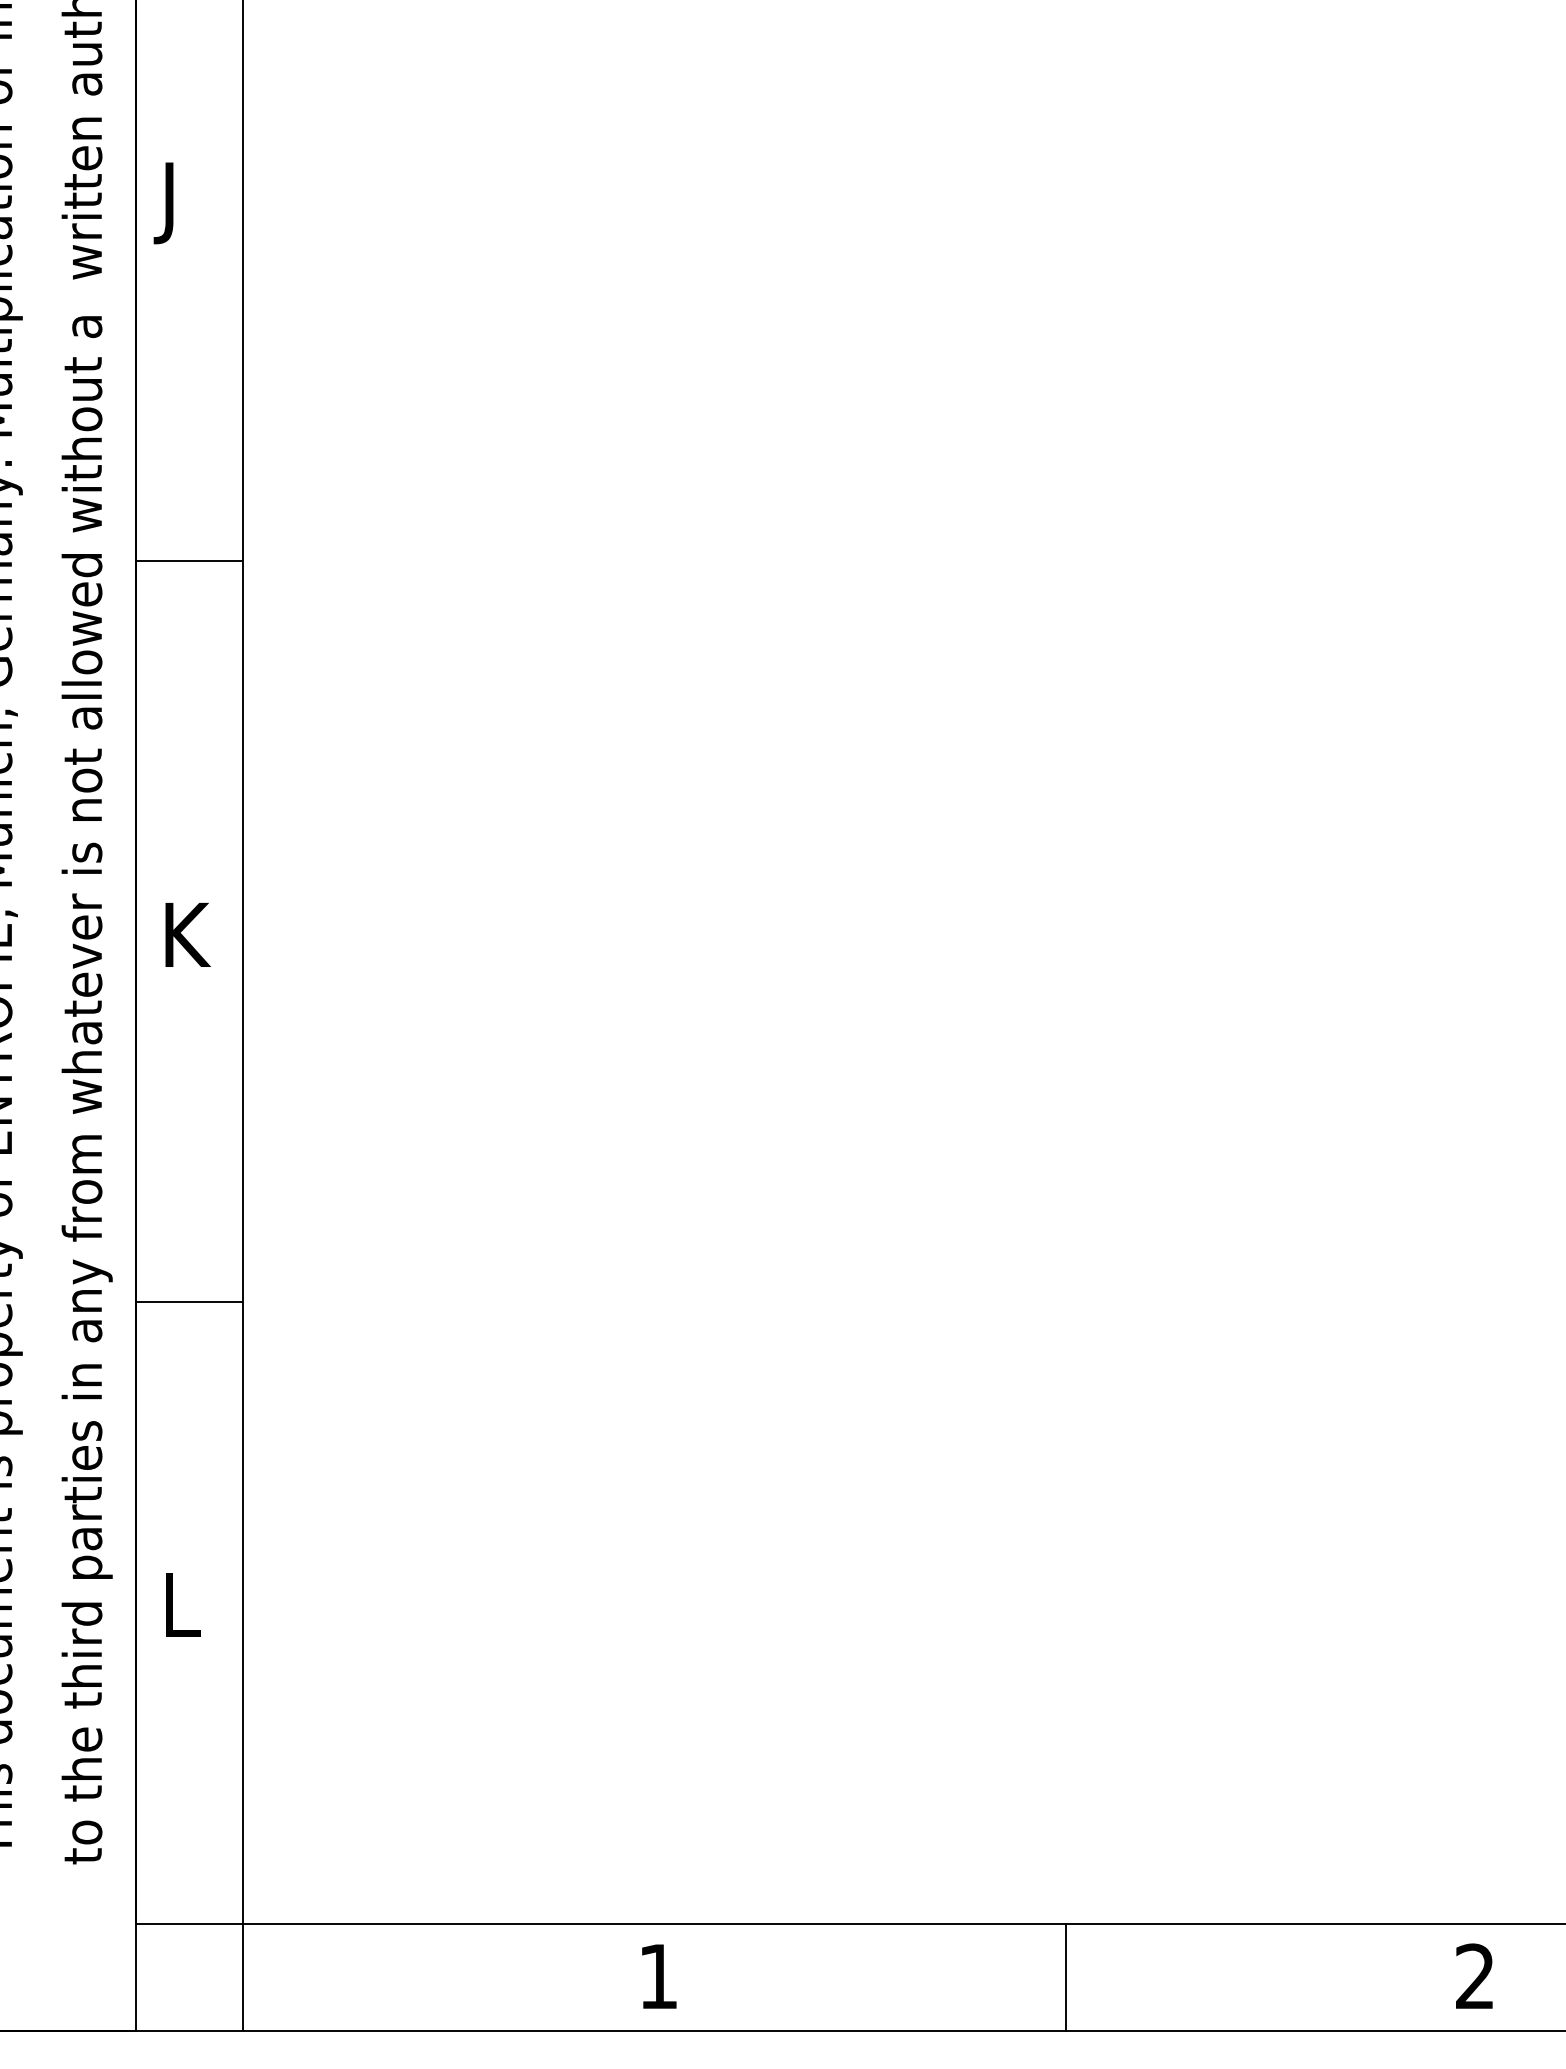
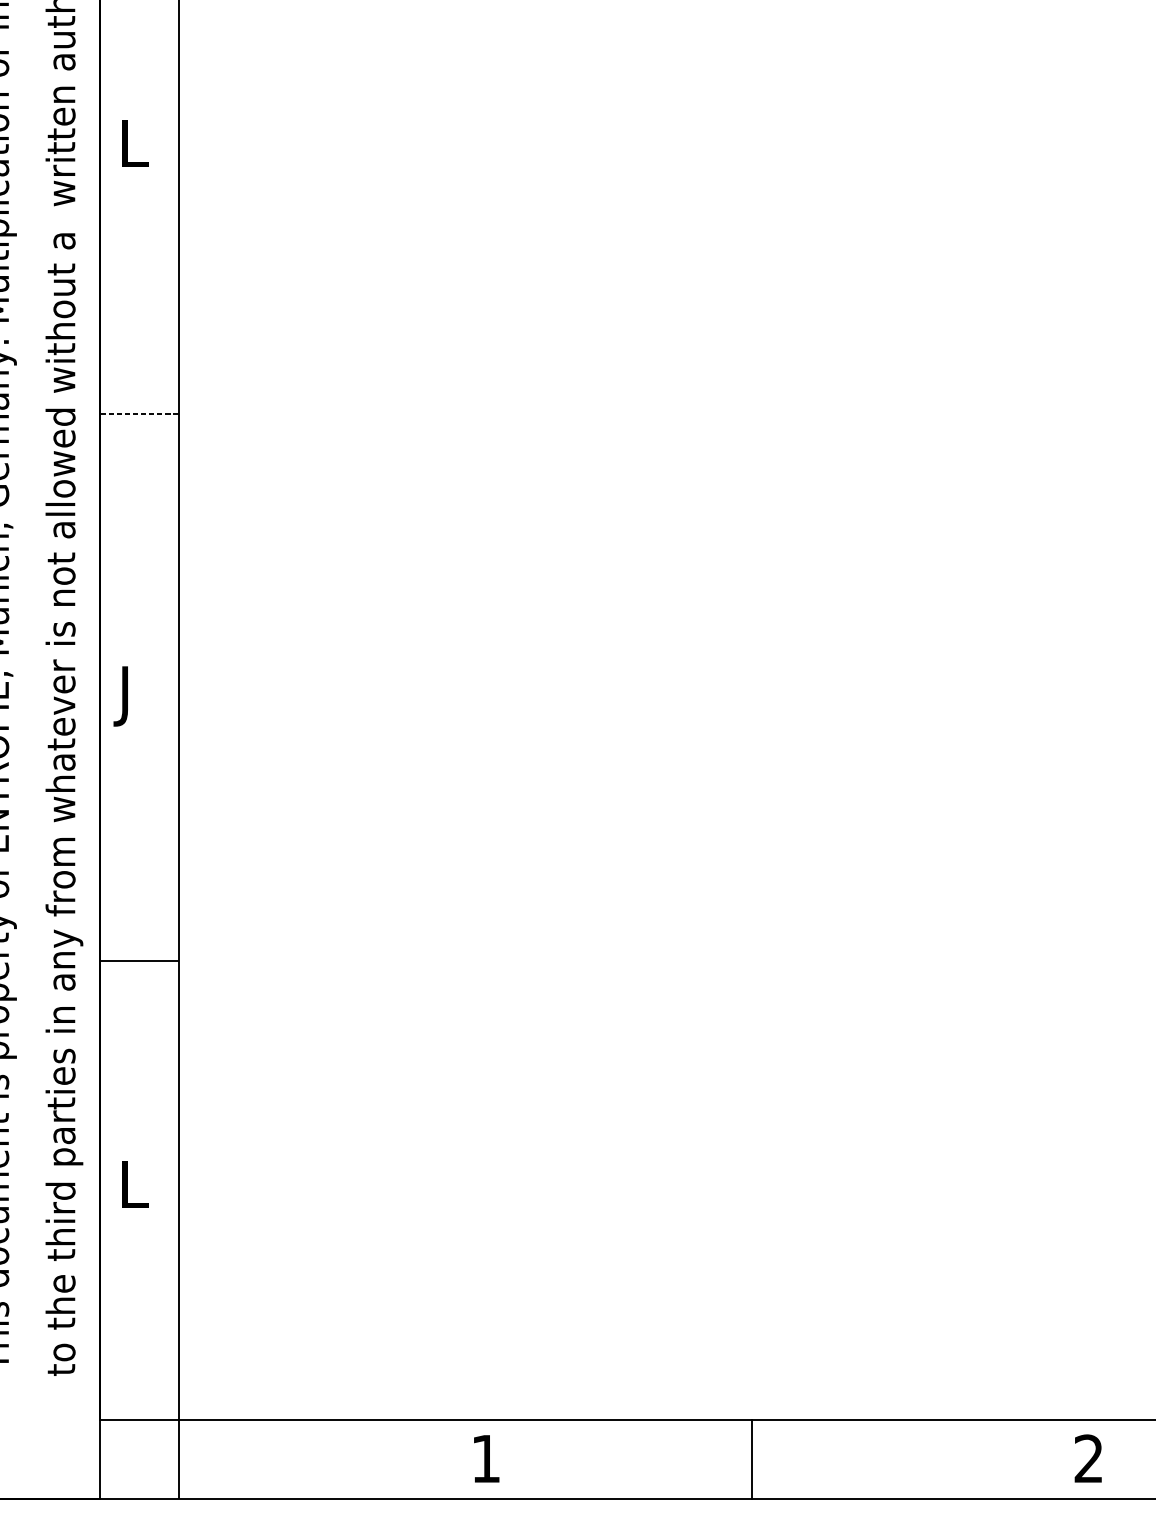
text: (176, 203) -> (130, 150), J -> L
line: (189, 561) -> (139, 414), solid -> dashed
text: (181, 943) -> (134, 696), K -> J
line: (1066, 1977) -> (752, 1459), moved

